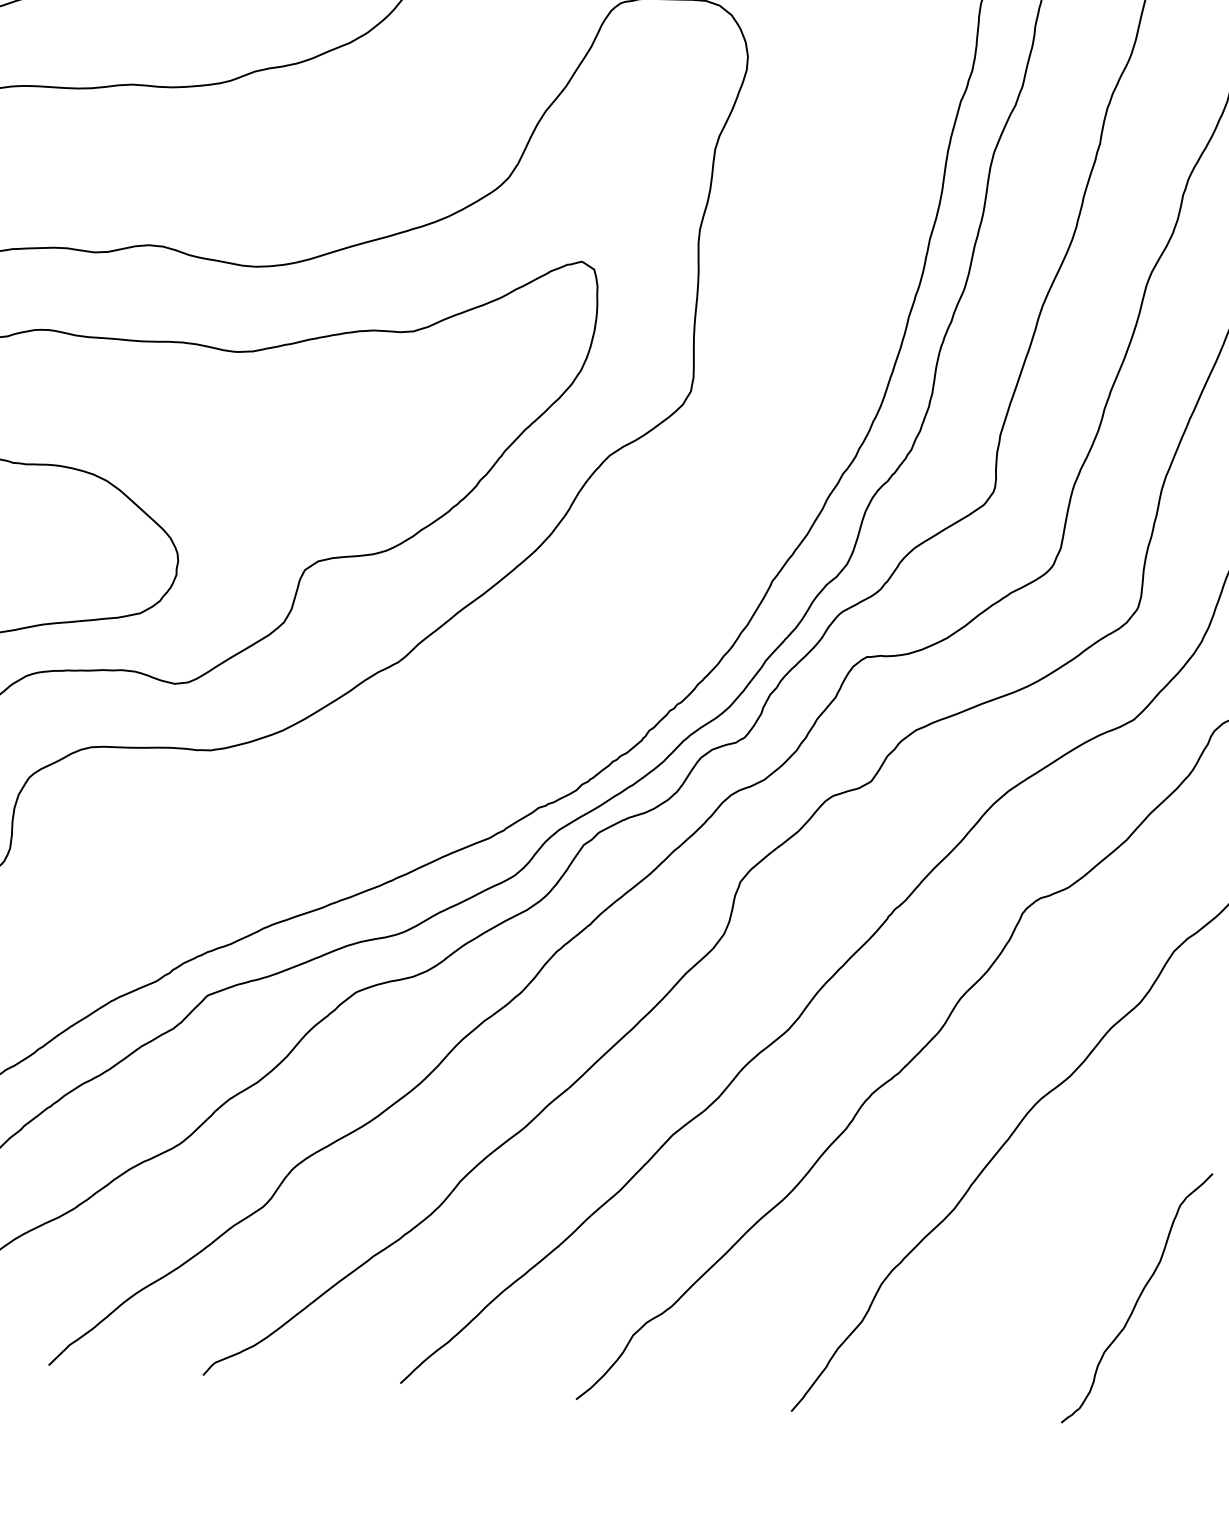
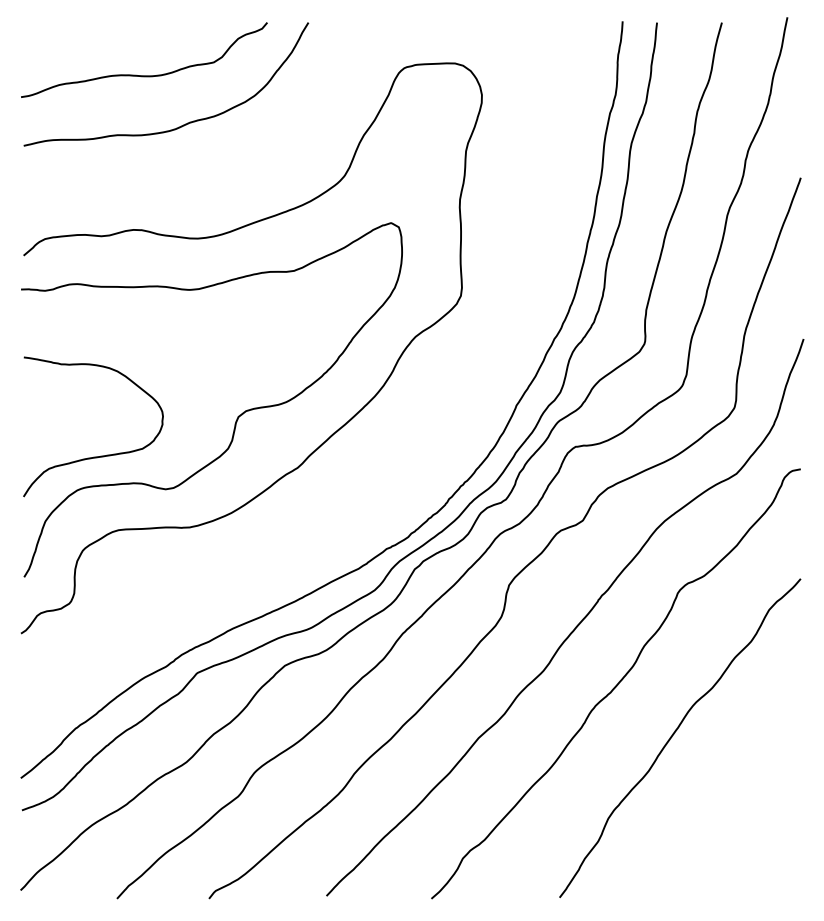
curve: (1136, 1298) -> (760, 817), removed

